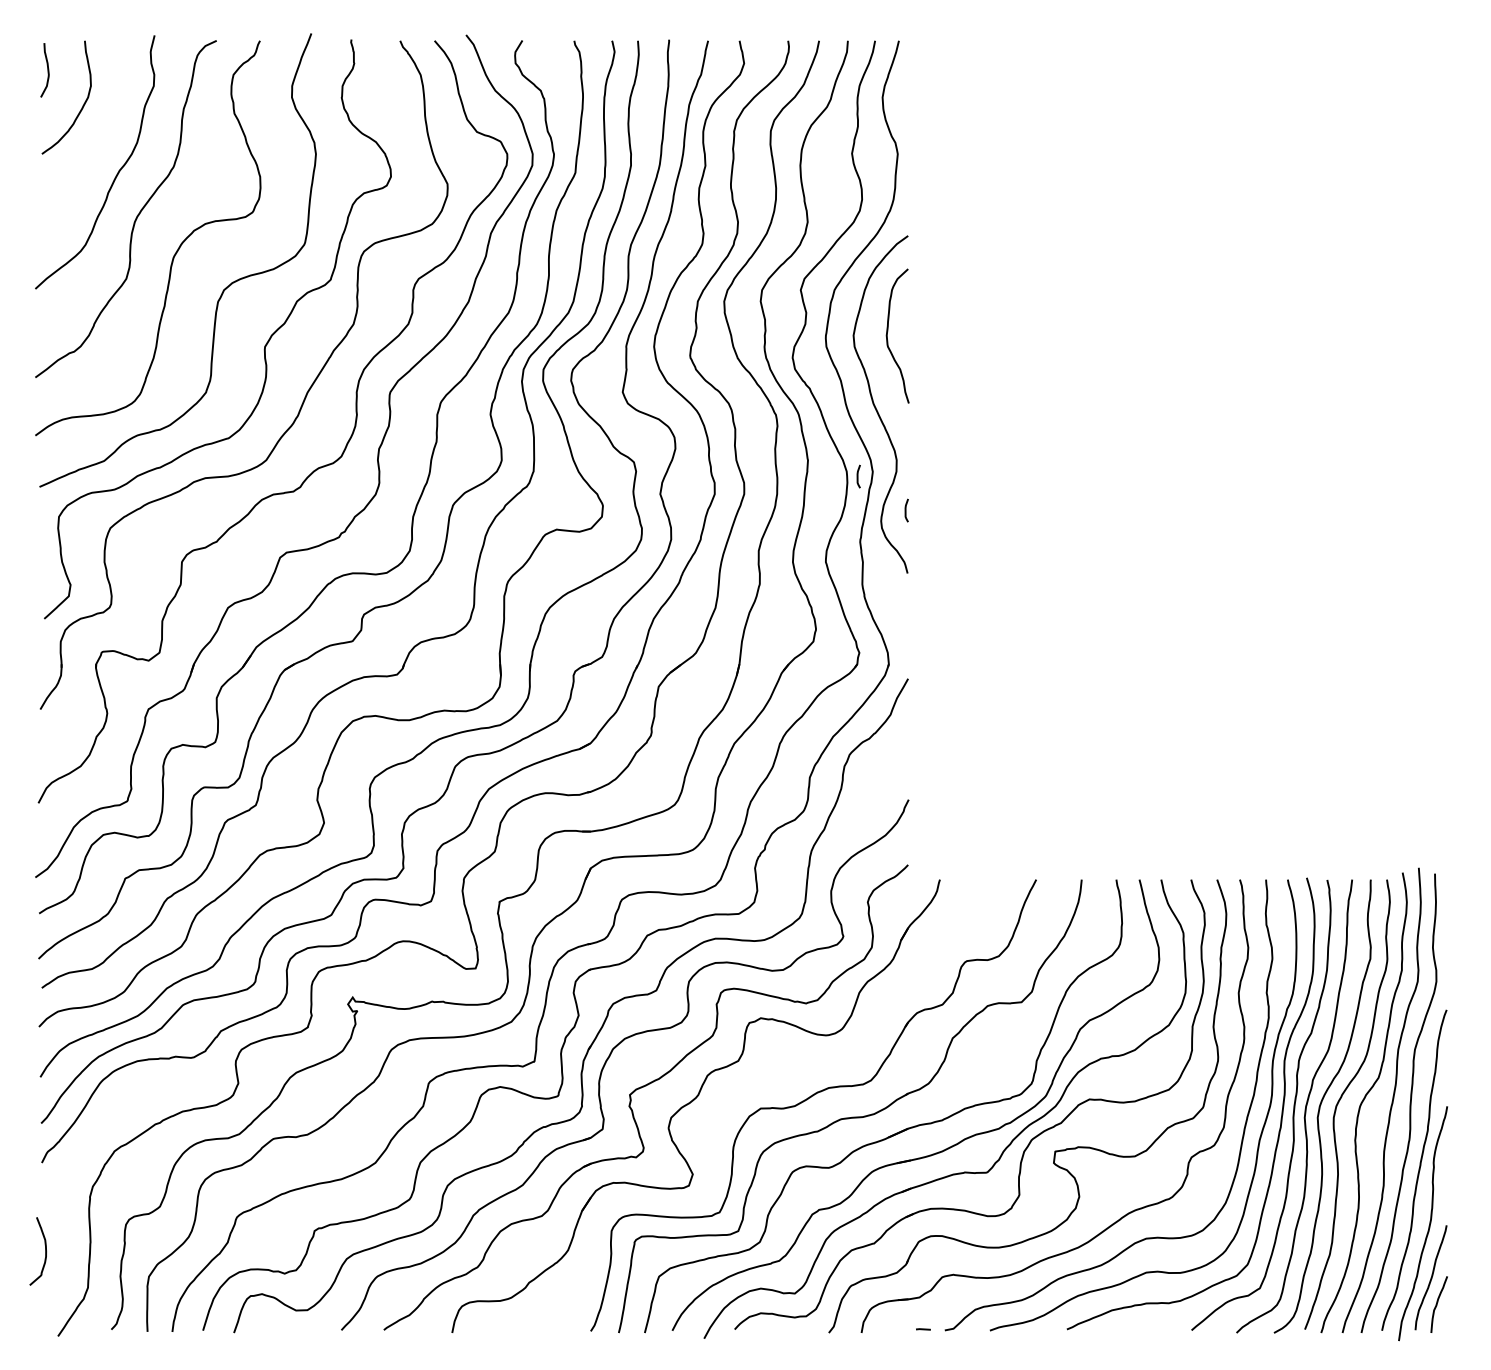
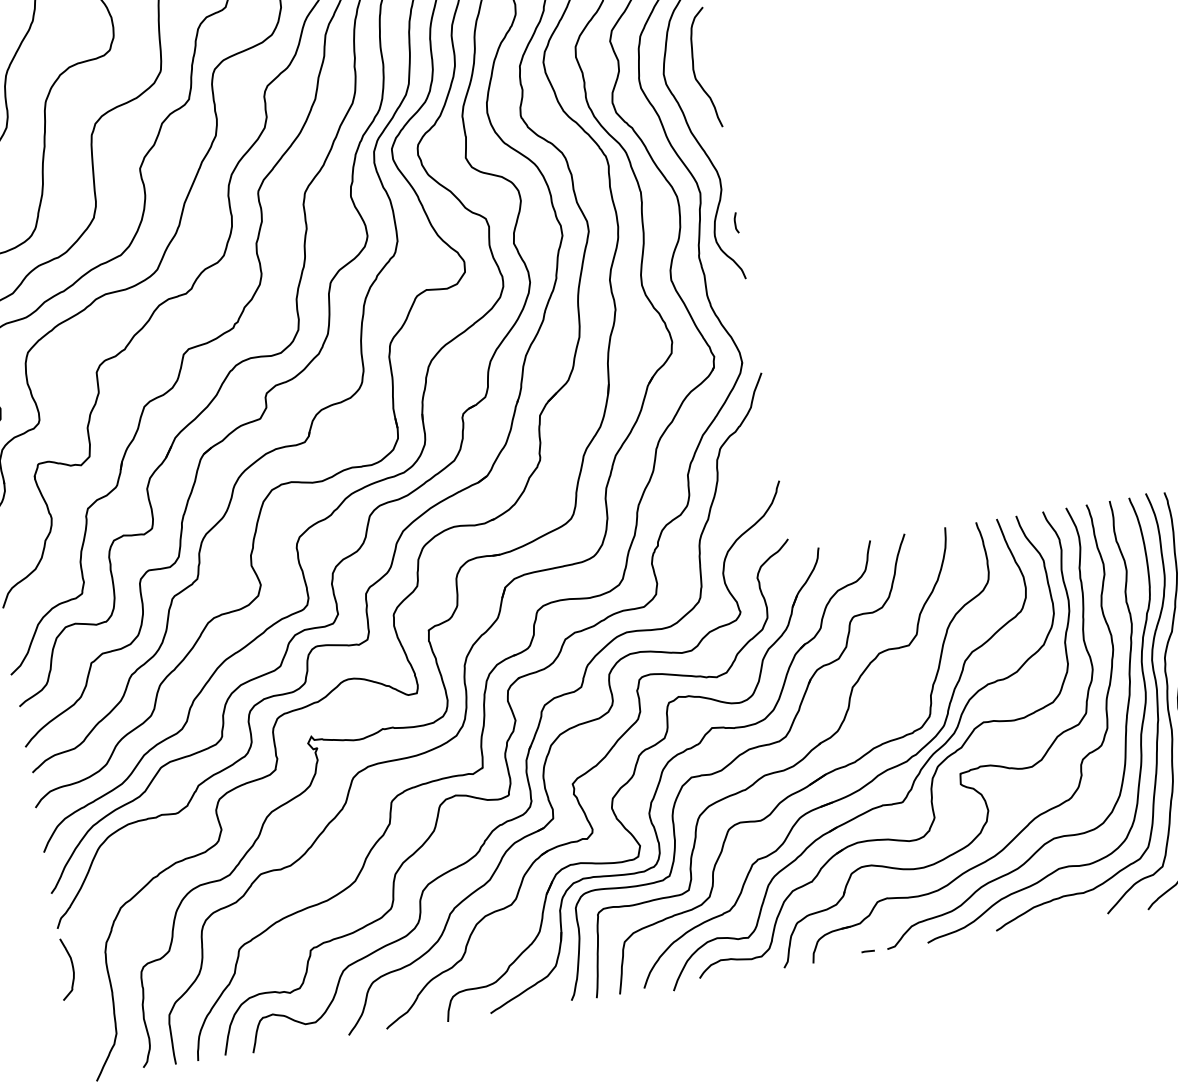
curve: (858, 476) -> (688, 199), removed
part: (735, 1092) -> (666, 766), added
curve: (45, 1251) -> (72, 968), moved

